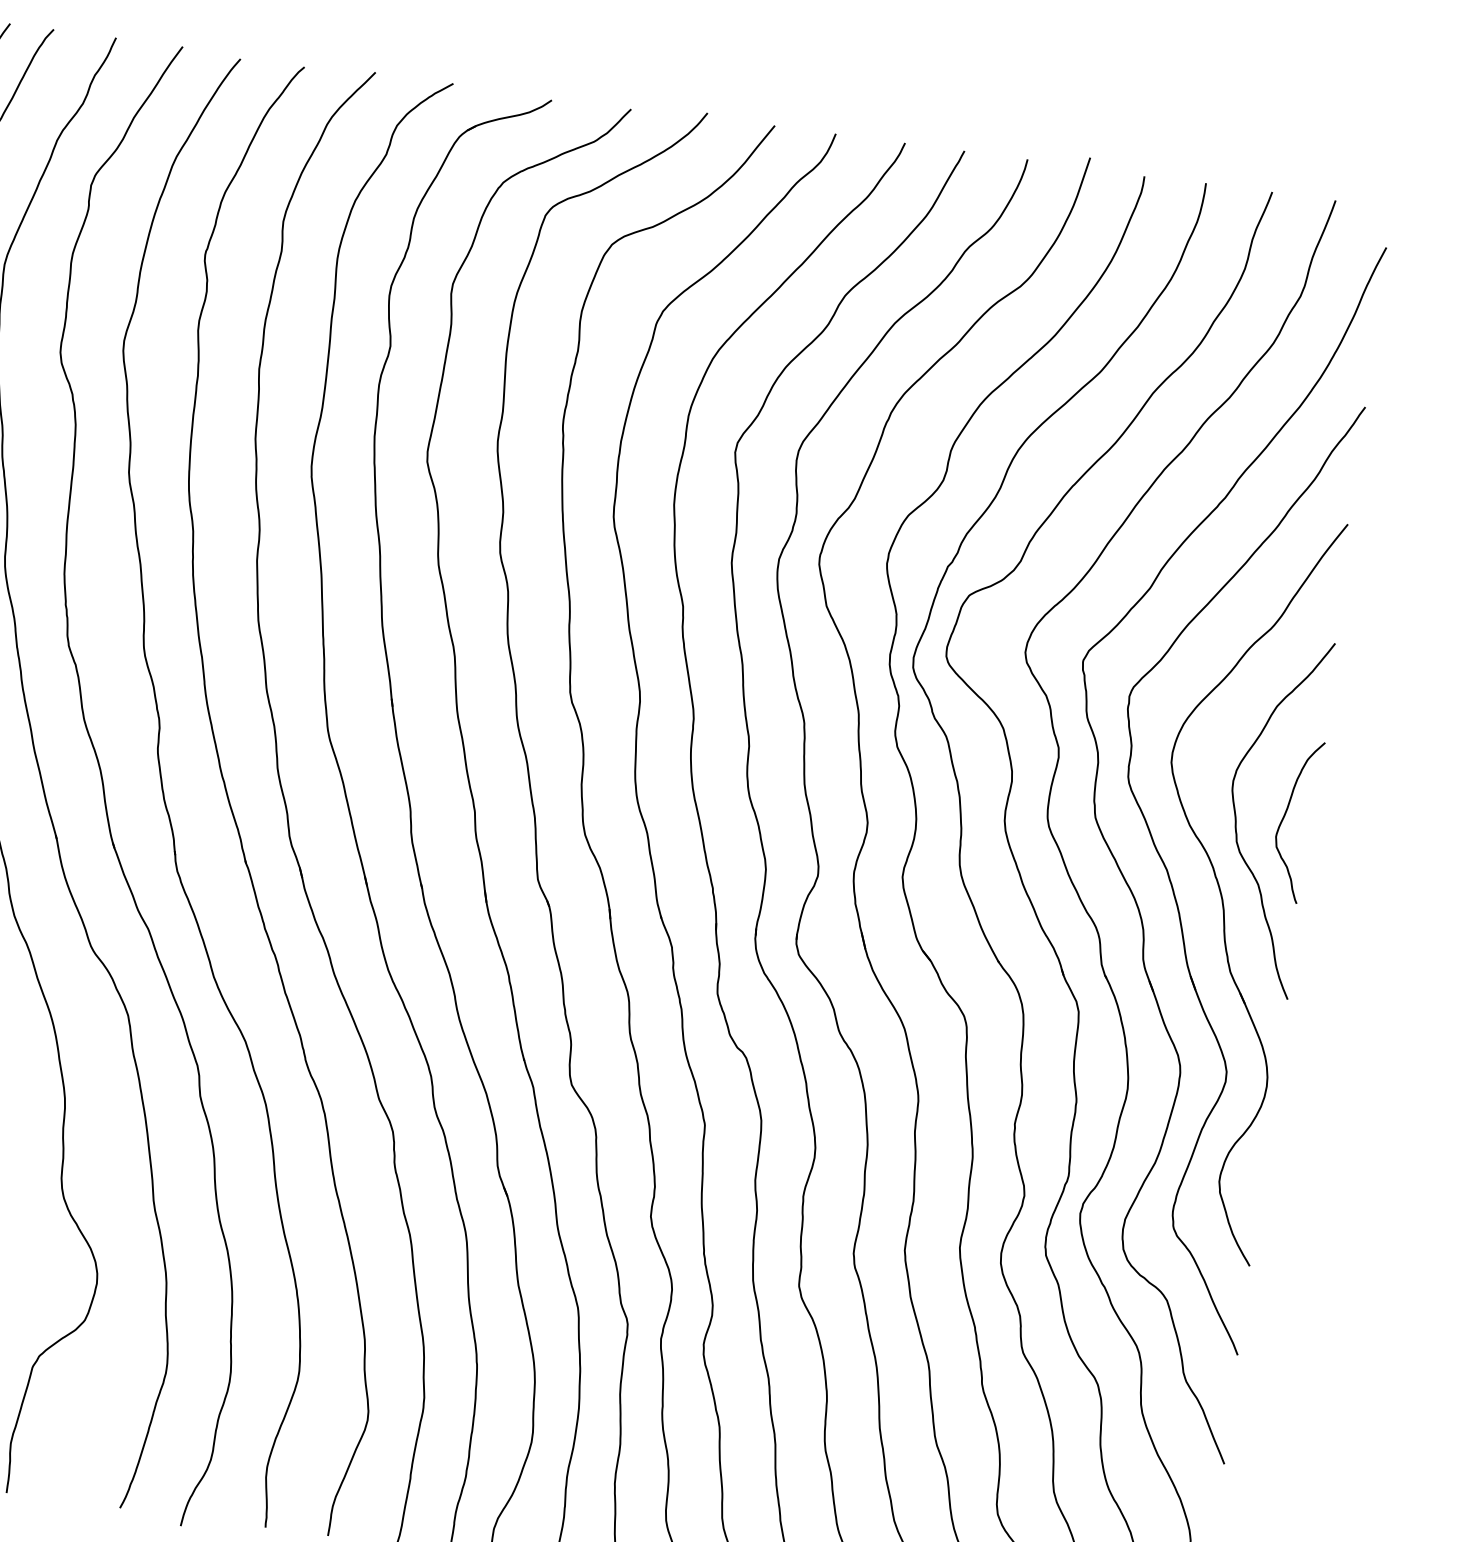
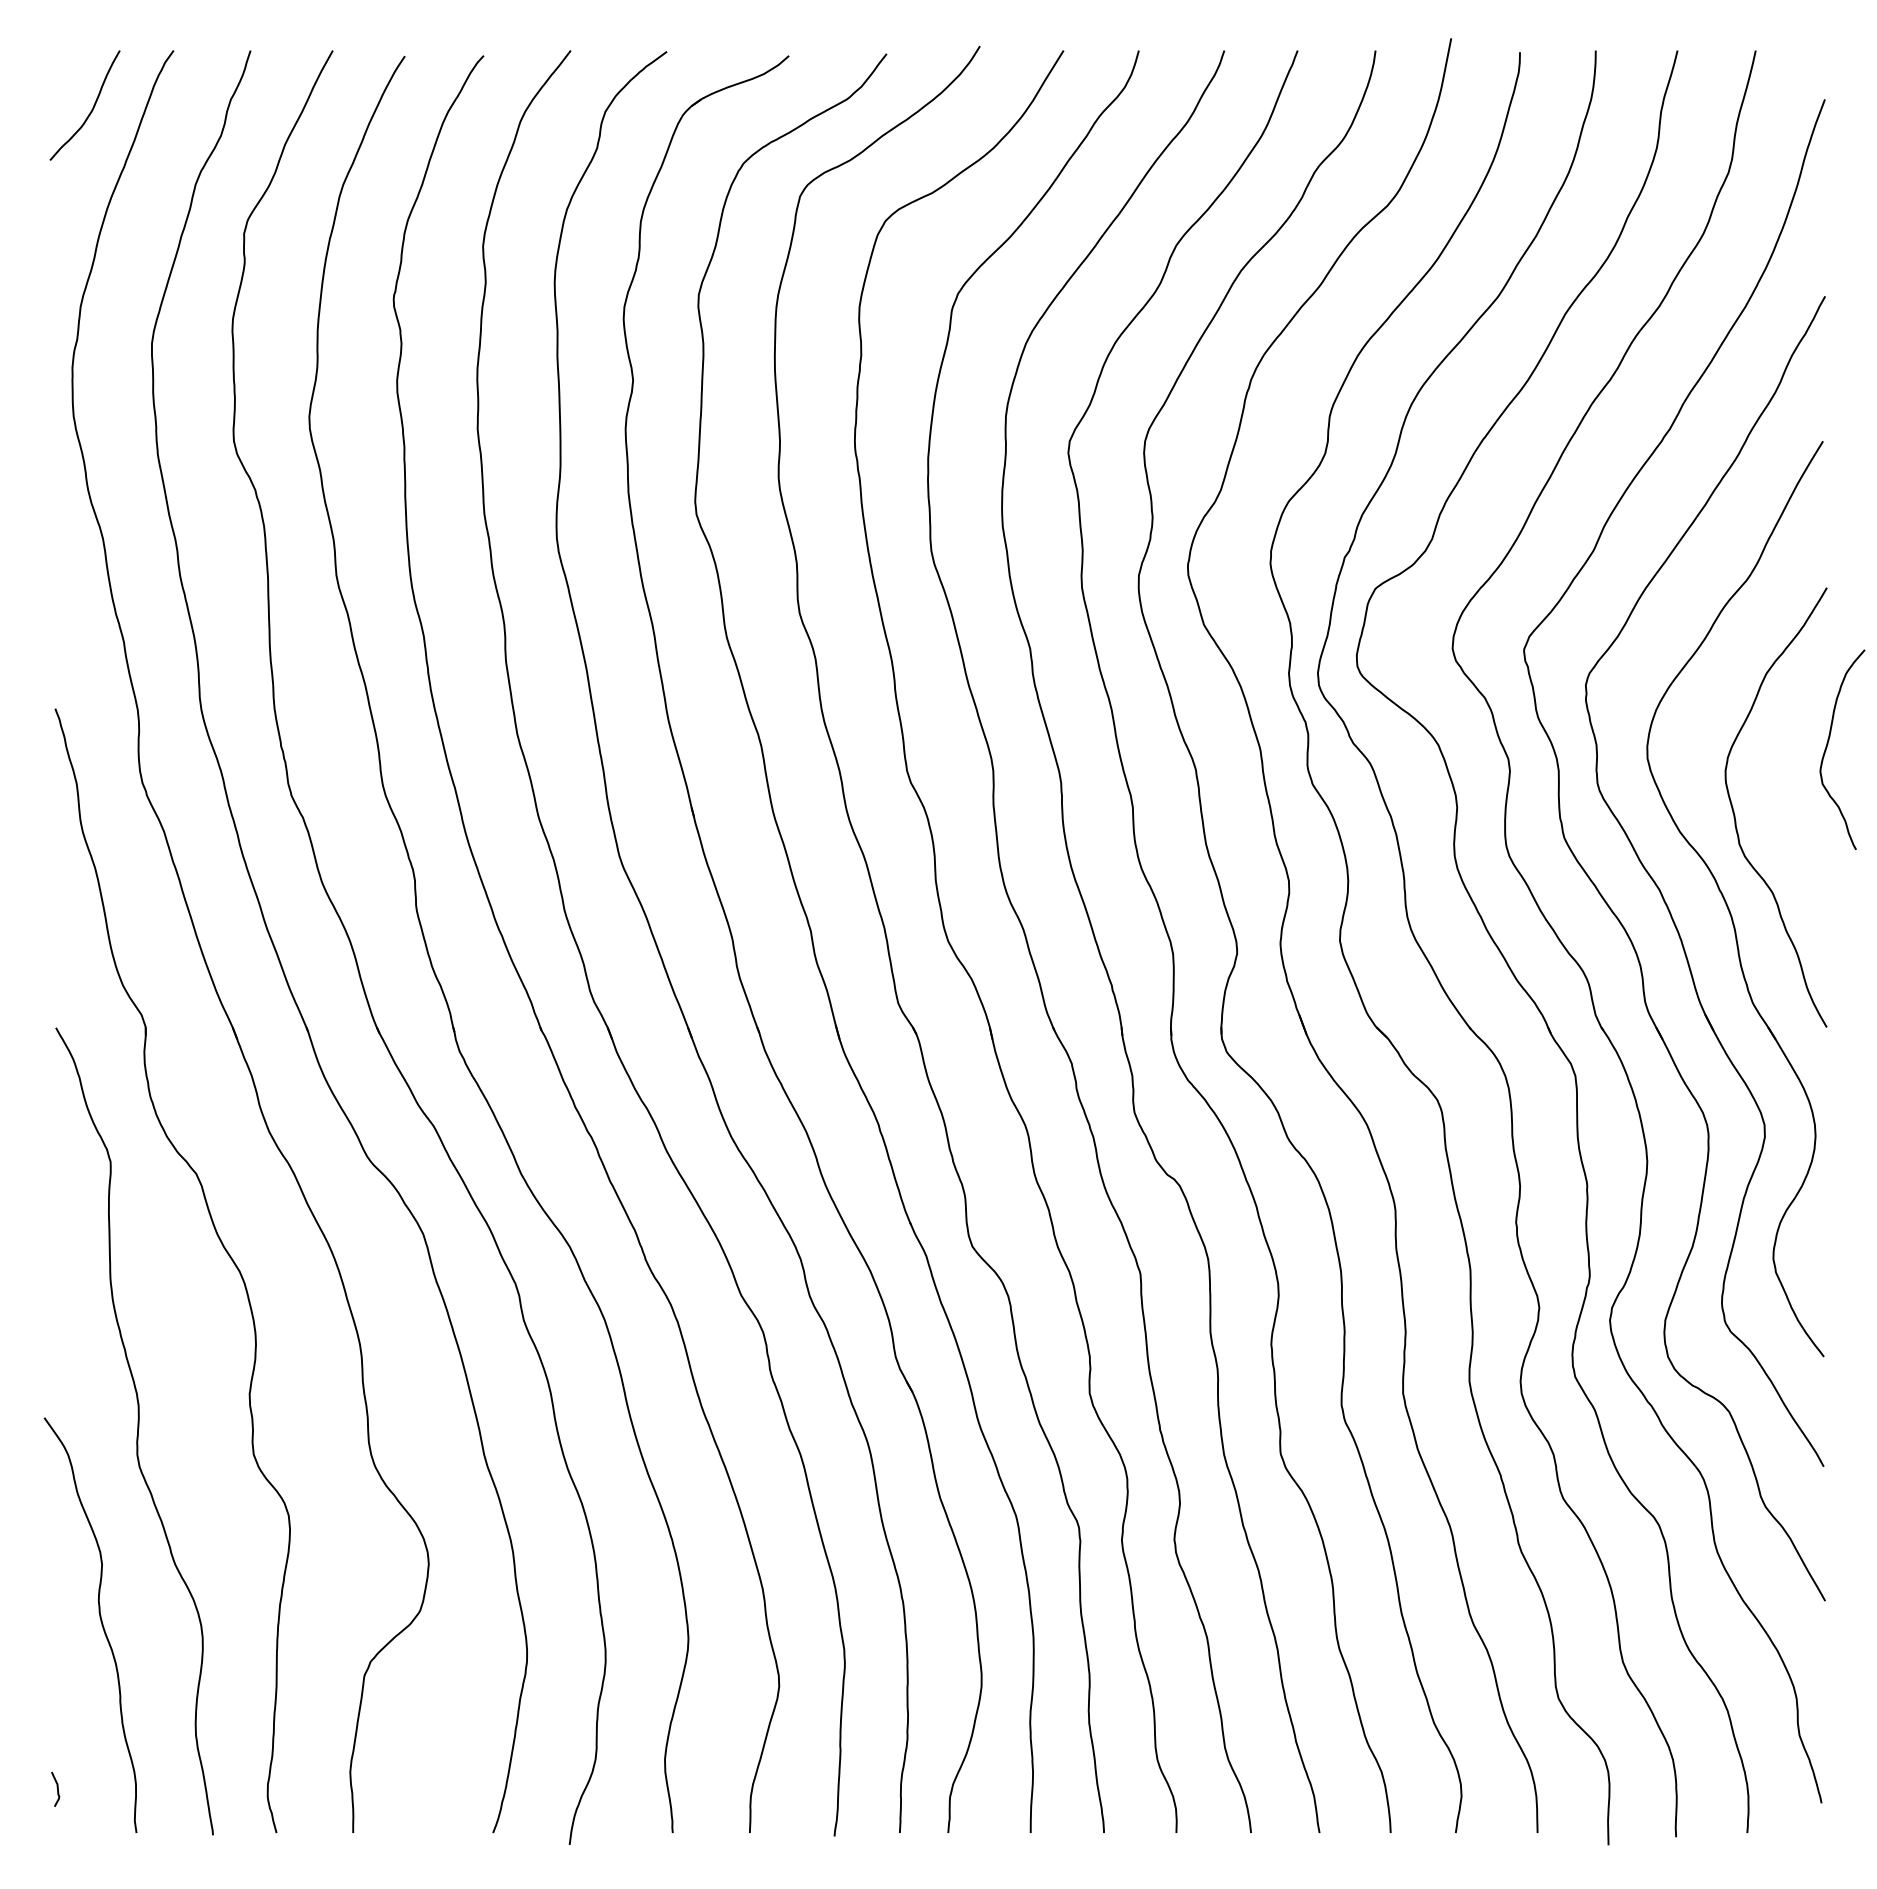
curve: (1285, 815) -> (1828, 744), moved

